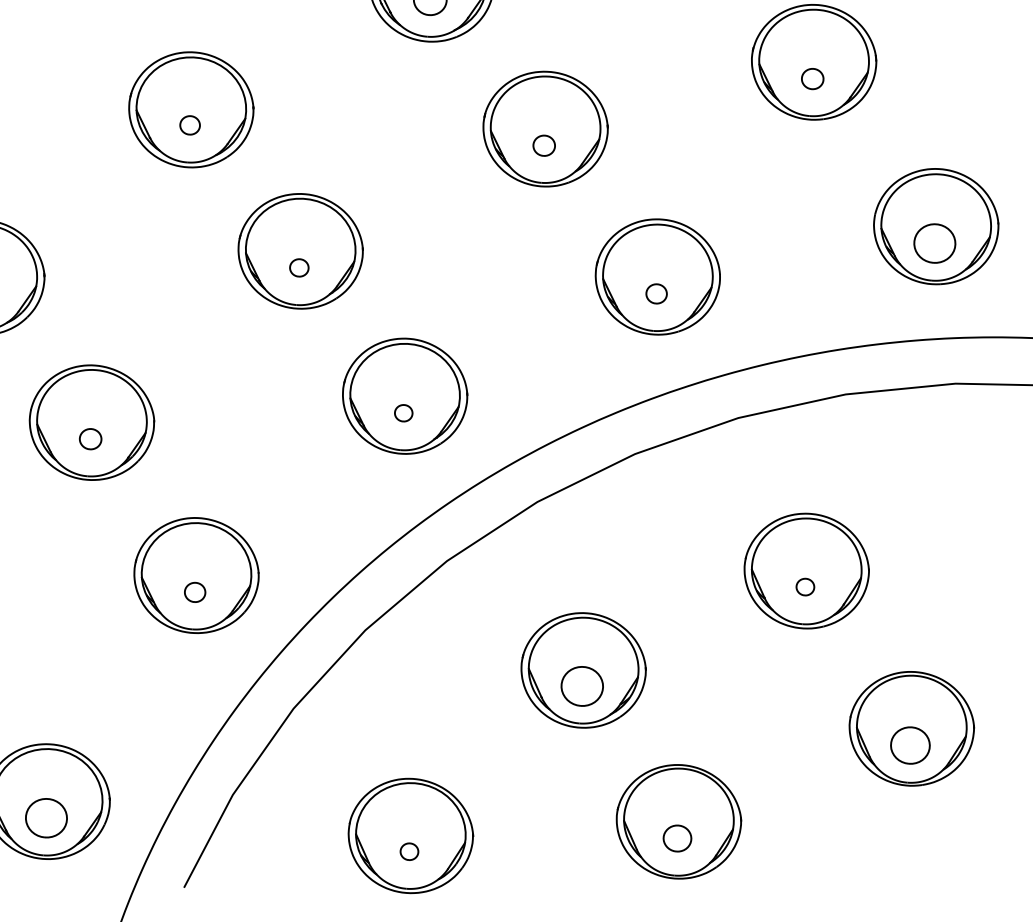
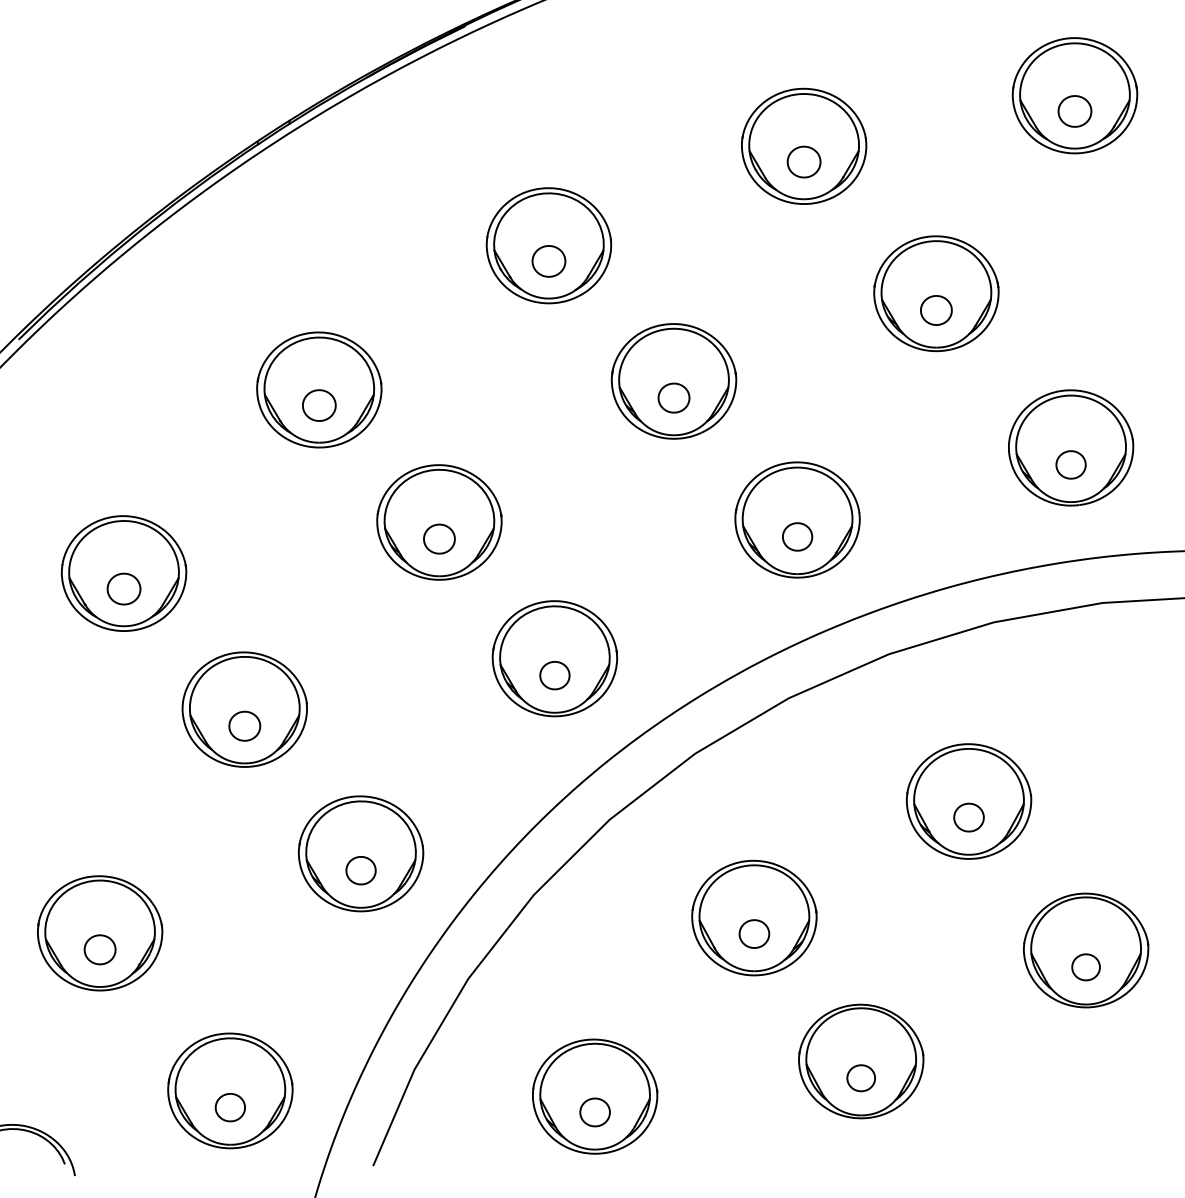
part: (812, 79) -> (936, 310), size x1.43
part: (190, 125) -> (319, 405), size x1.67
part: (543, 145) -> (673, 397), size x1.43
part: (934, 243) -> (1070, 464), size x0.71
part: (299, 267) -> (439, 538), size x1.67
part: (656, 293) -> (797, 536), size x1.43
part: (403, 412) -> (554, 675), size x1.67
part: (90, 438) -> (244, 725), size x1.43
part: (804, 587) -> (968, 817), size x1.67
part: (194, 592) -> (360, 870), size x1.43
part: (582, 685) -> (754, 933), size x0.71
part: (909, 745) -> (1085, 967), size x0.71
part: (45, 818) -> (229, 1107), size x0.71
part: (408, 851) -> (594, 1112), size x1.67

